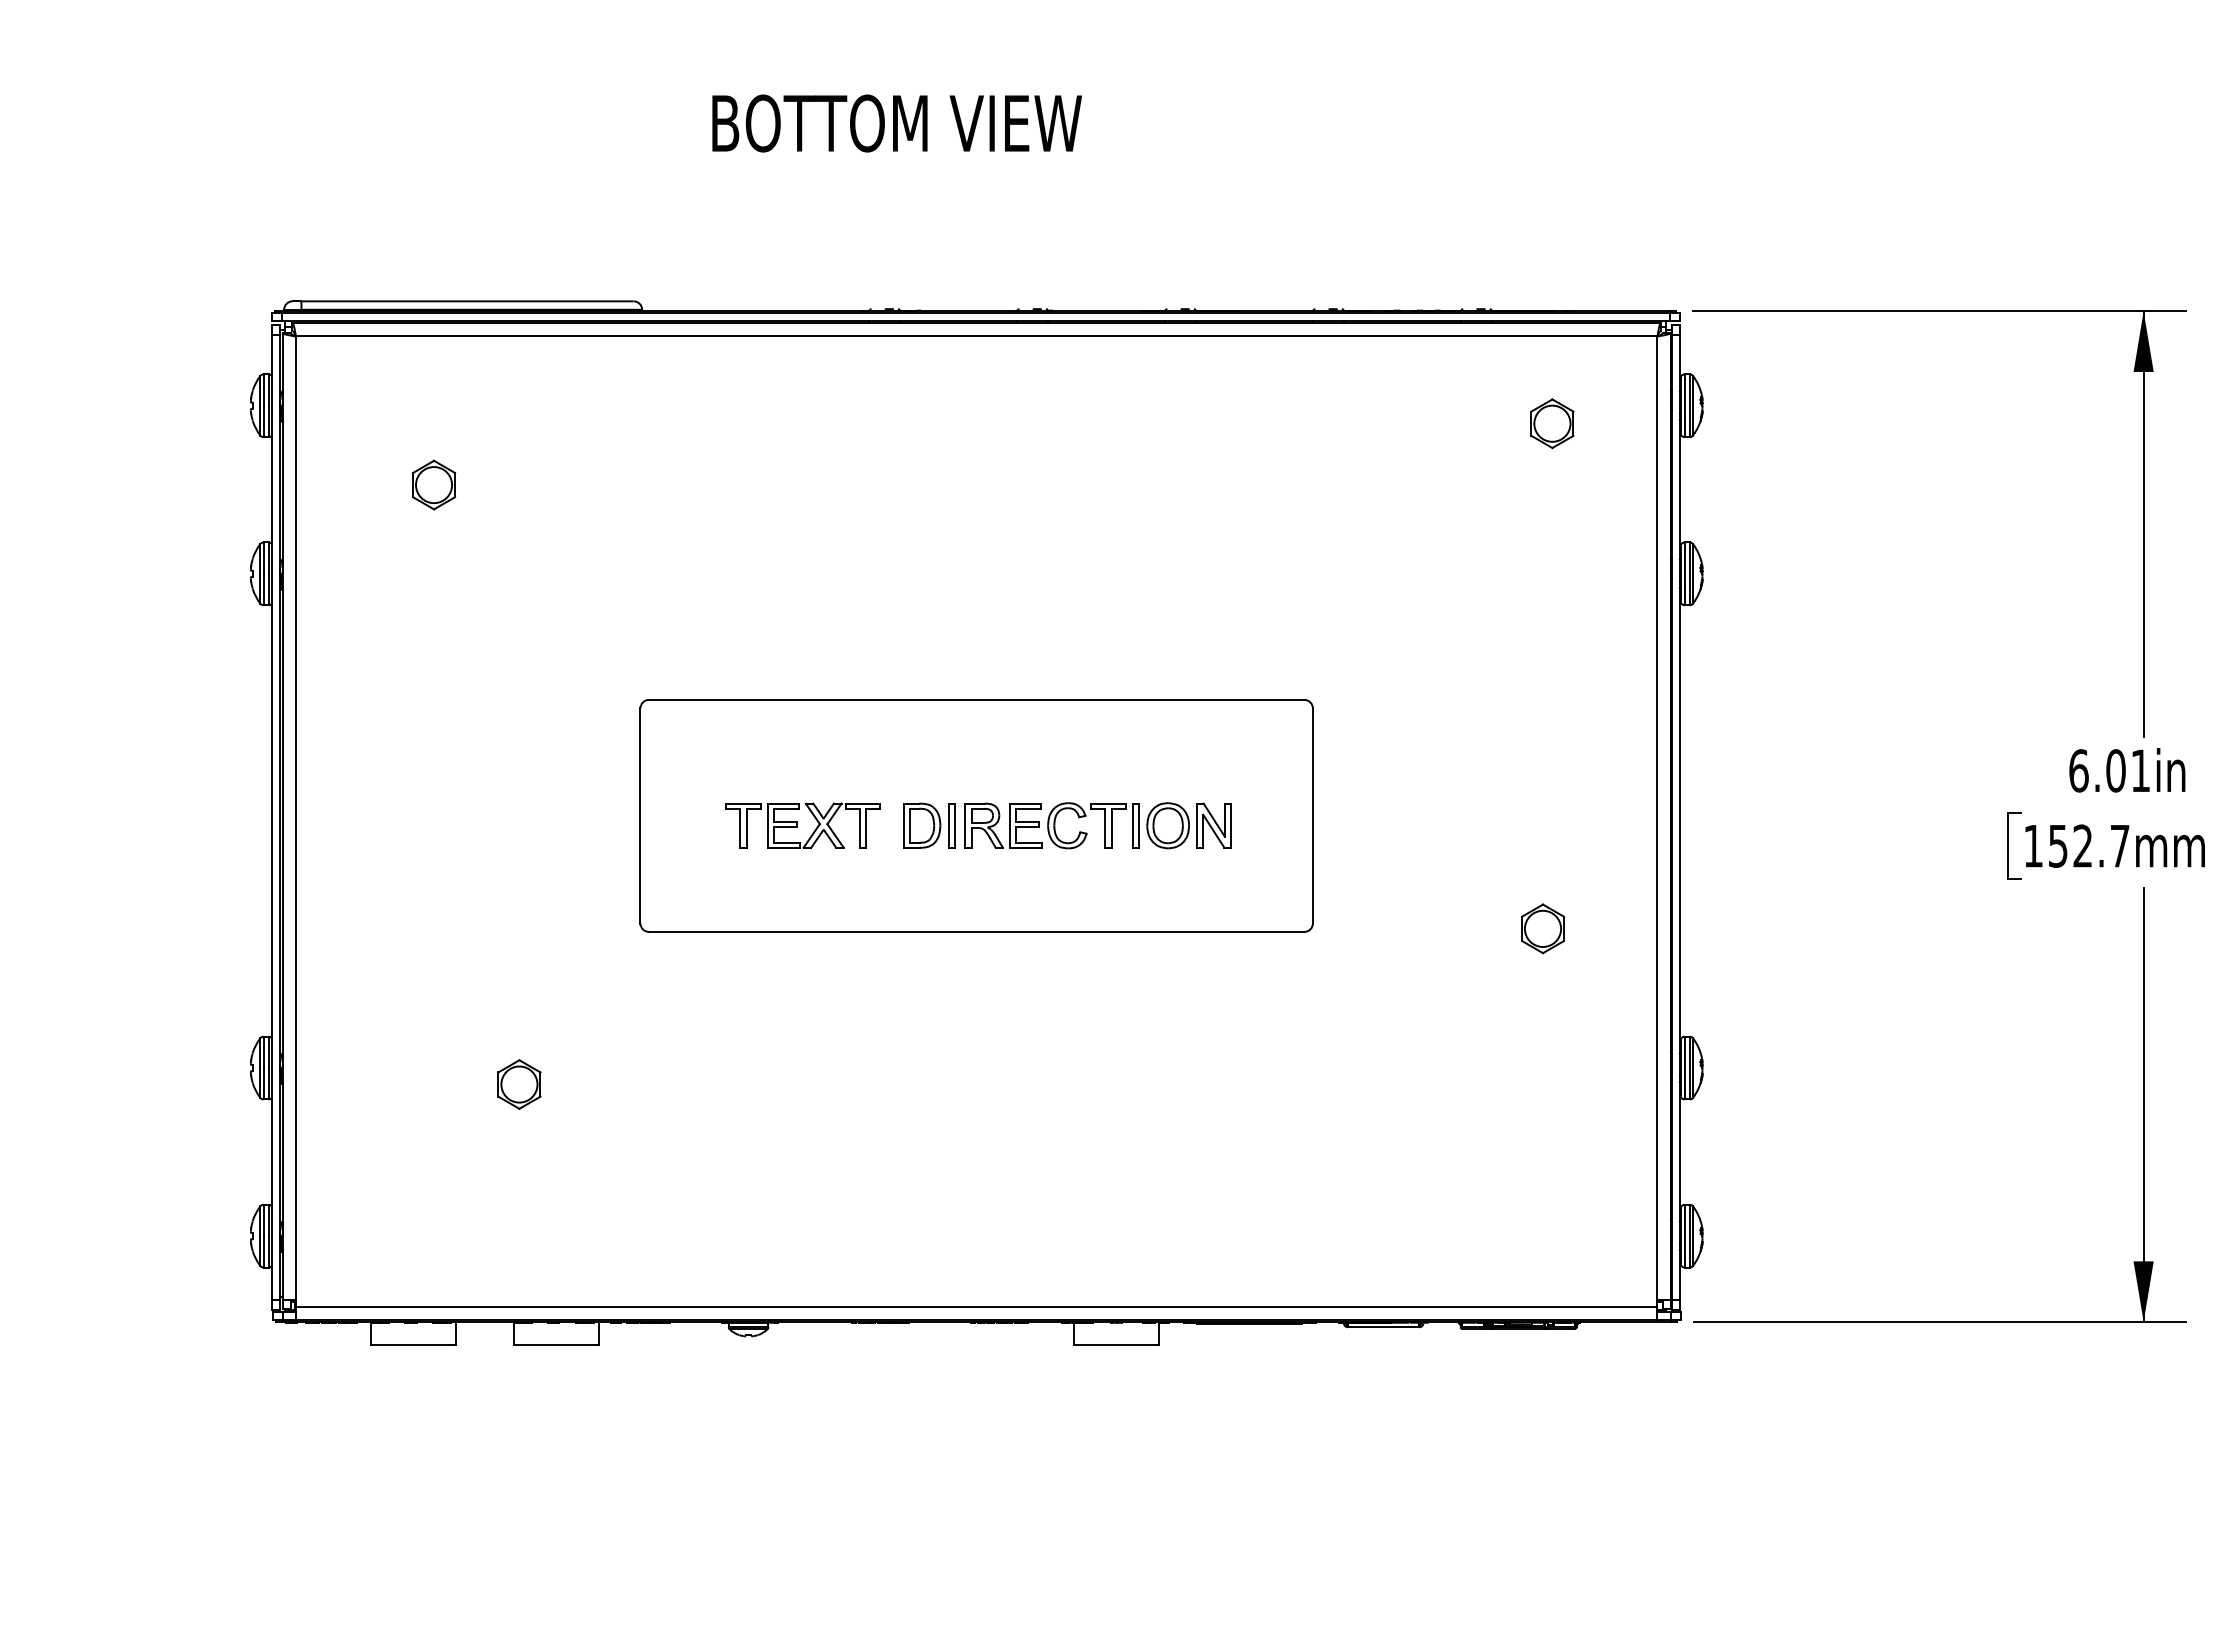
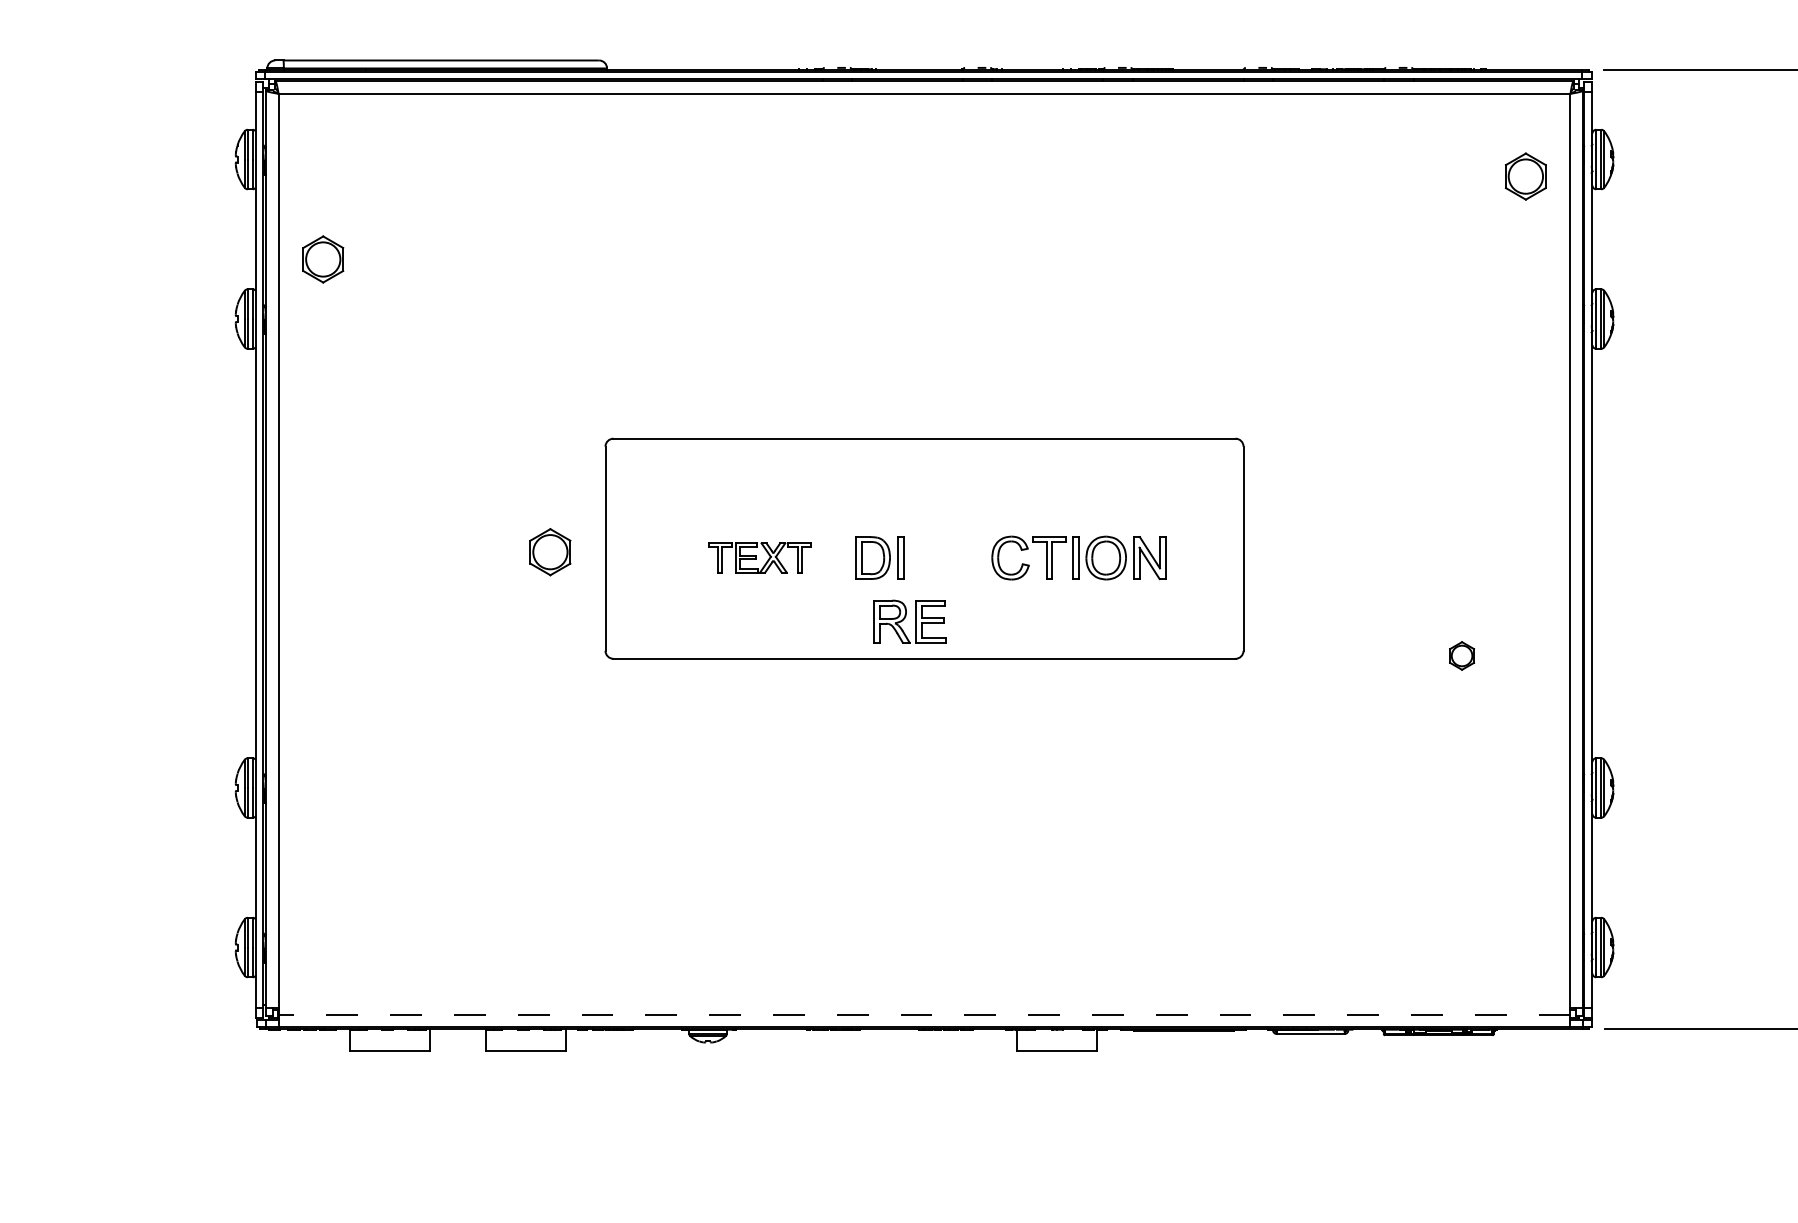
part: (1552, 423) -> (1525, 176), moved
part: (434, 484) -> (323, 258), moved
part: (802, 825) -> (759, 557), size x0.7
part: (1003, 825) -> (910, 621), moved
part: (1543, 928) -> (1462, 655), size x0.6
part: (519, 1084) -> (550, 552), moved
line: (976, 1306) -> (924, 1014), solid -> dashed

